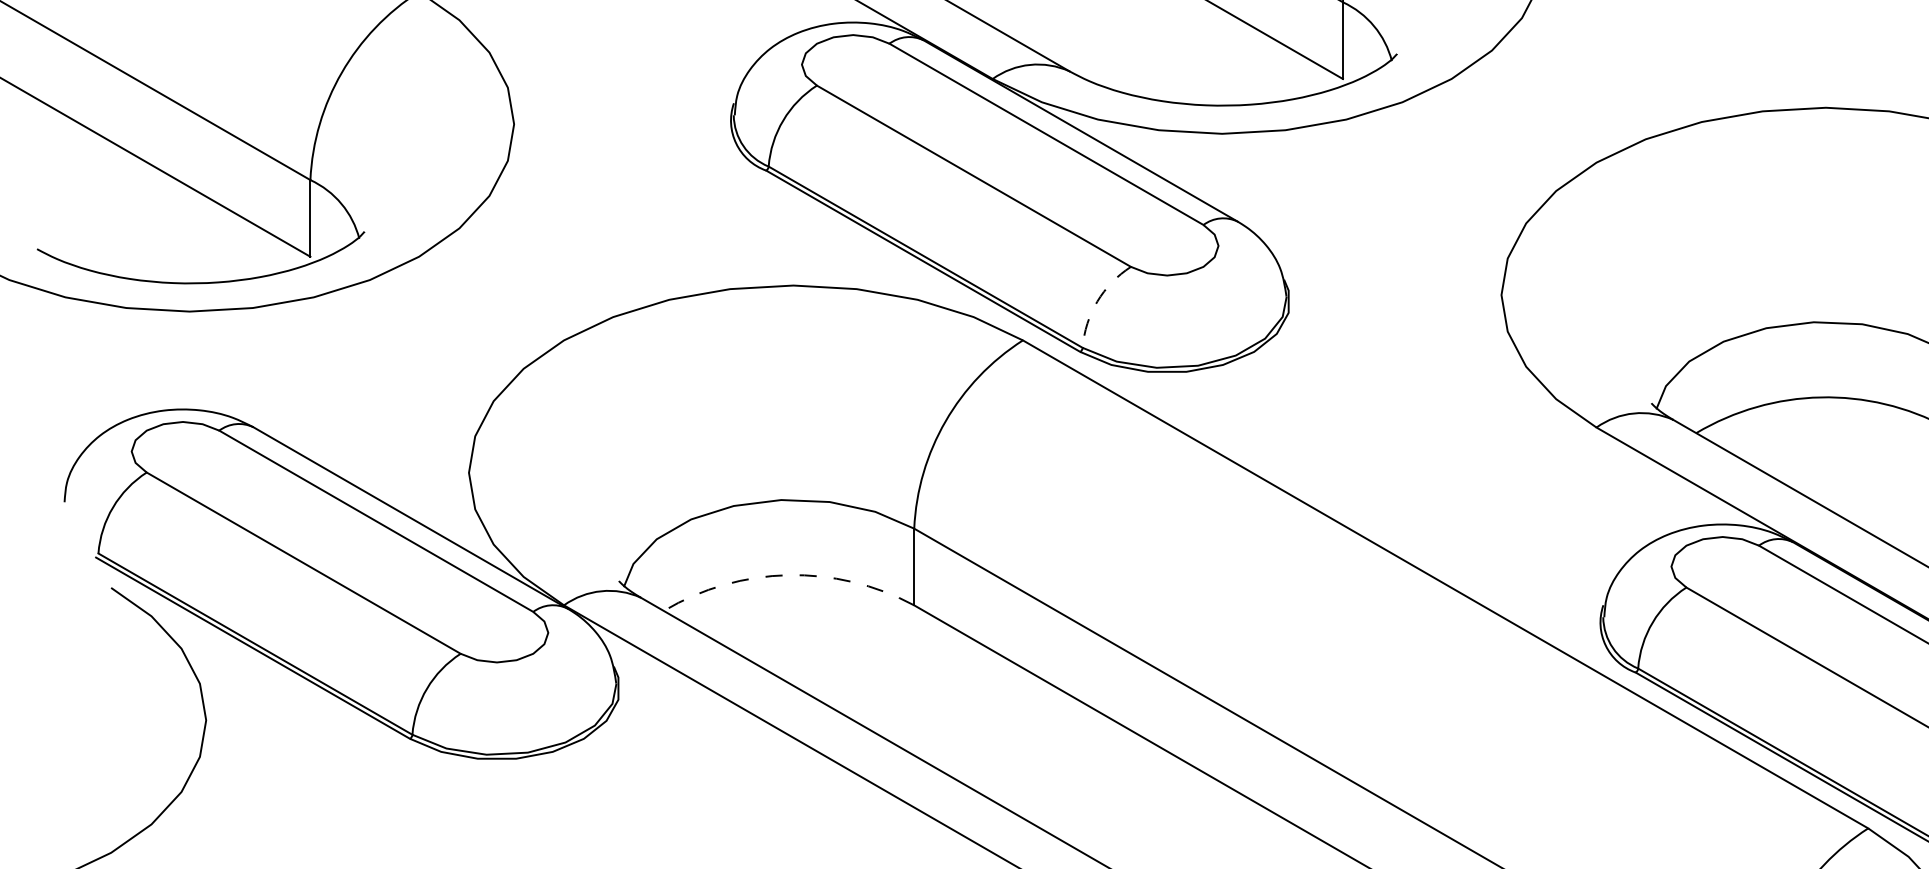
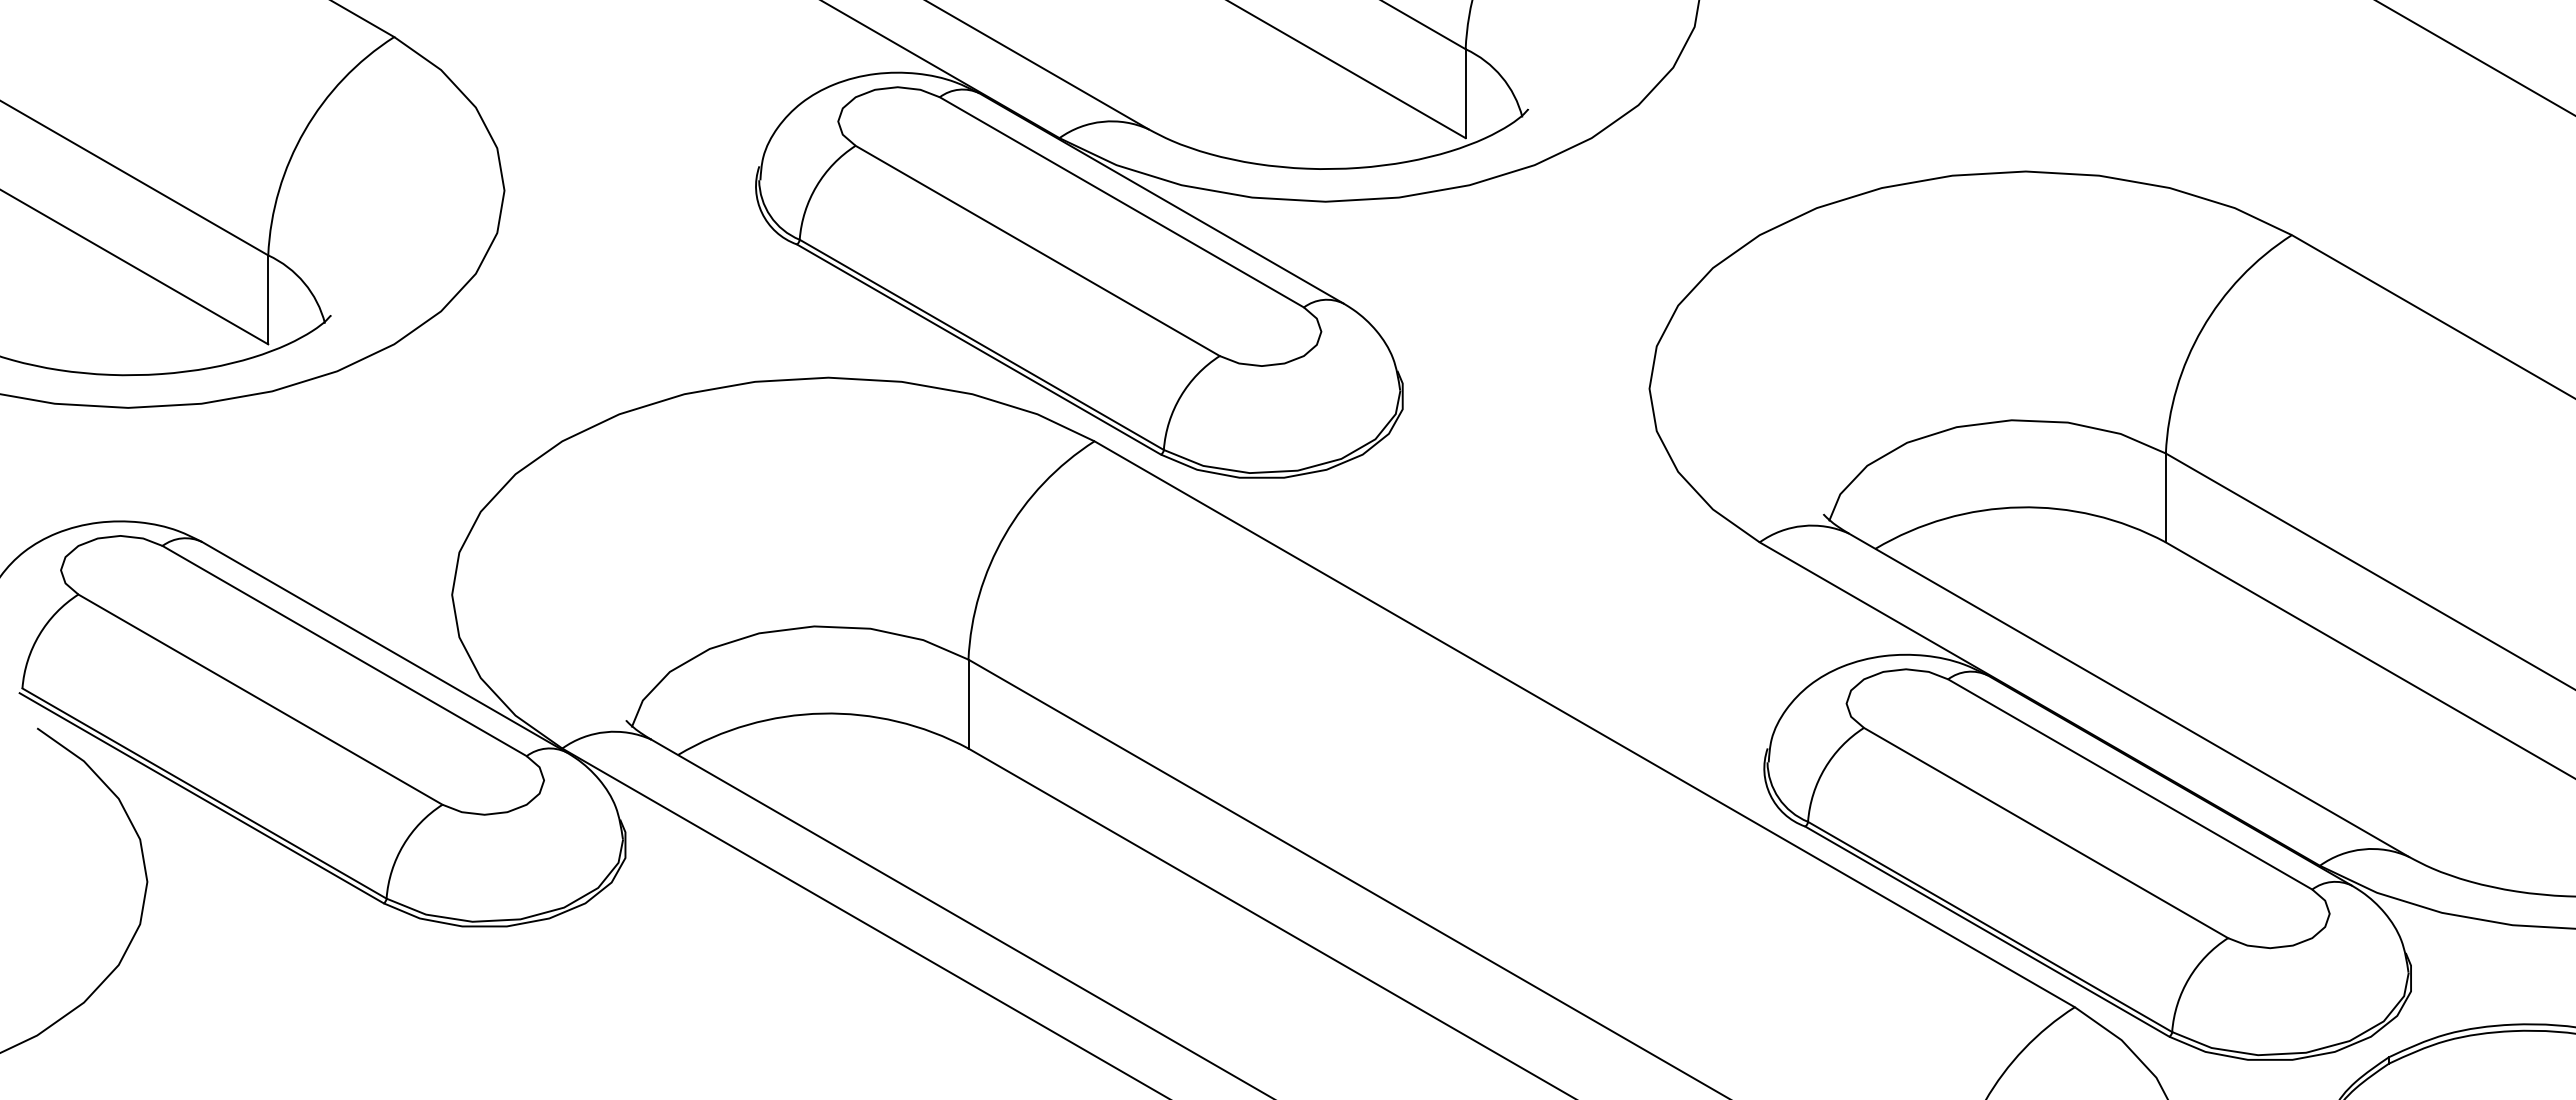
arc: (1097, 301) -> (1180, 396), dashed -> solid
arc: (788, 575) -> (822, 713), dashed -> solid

